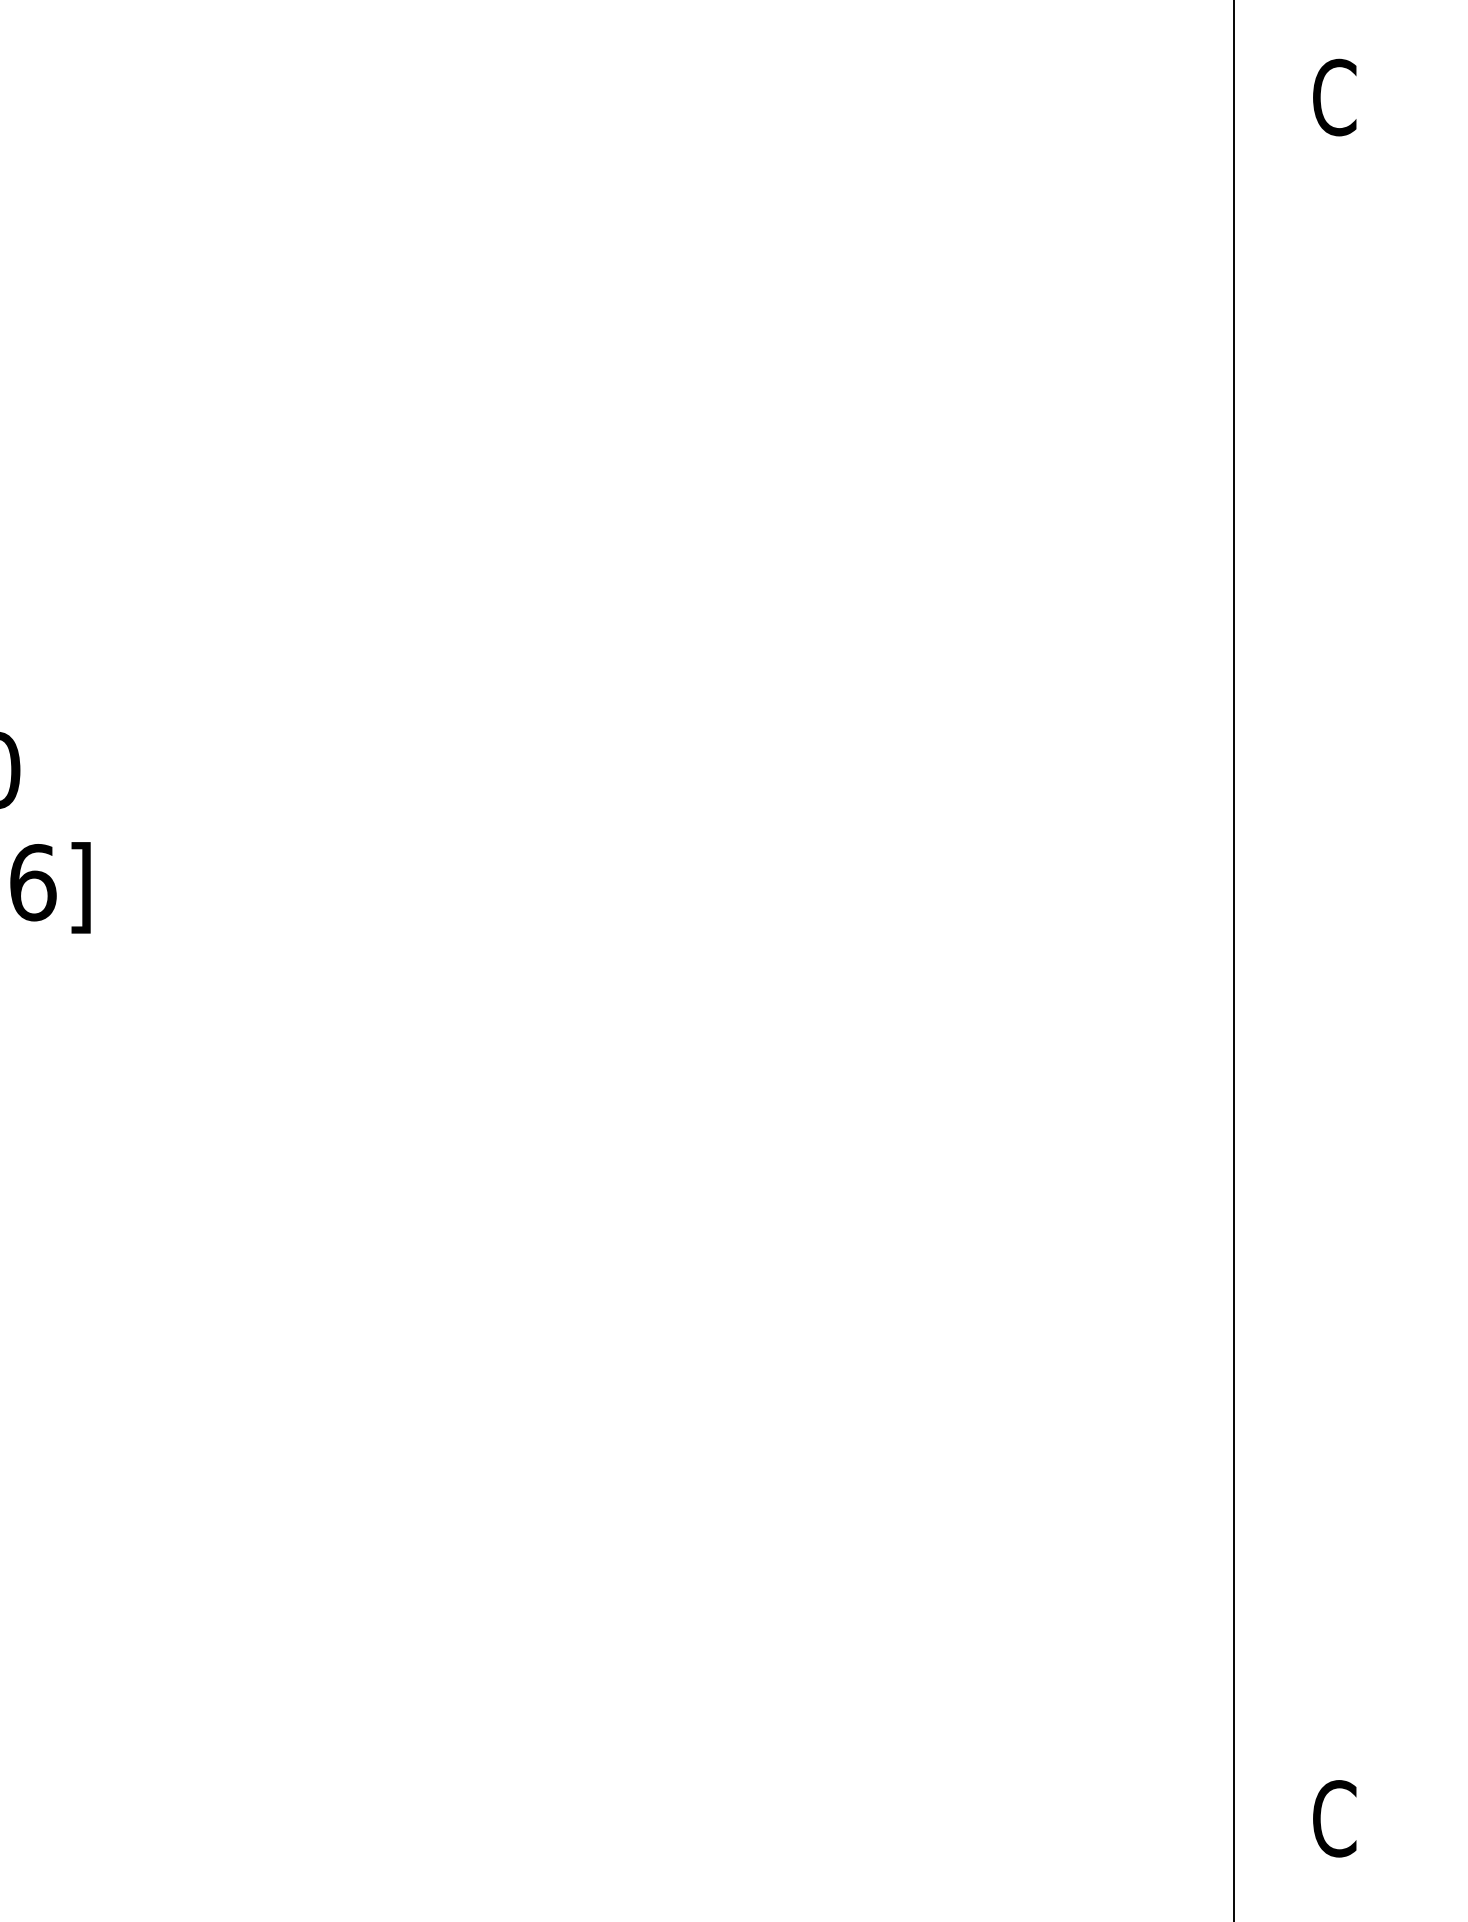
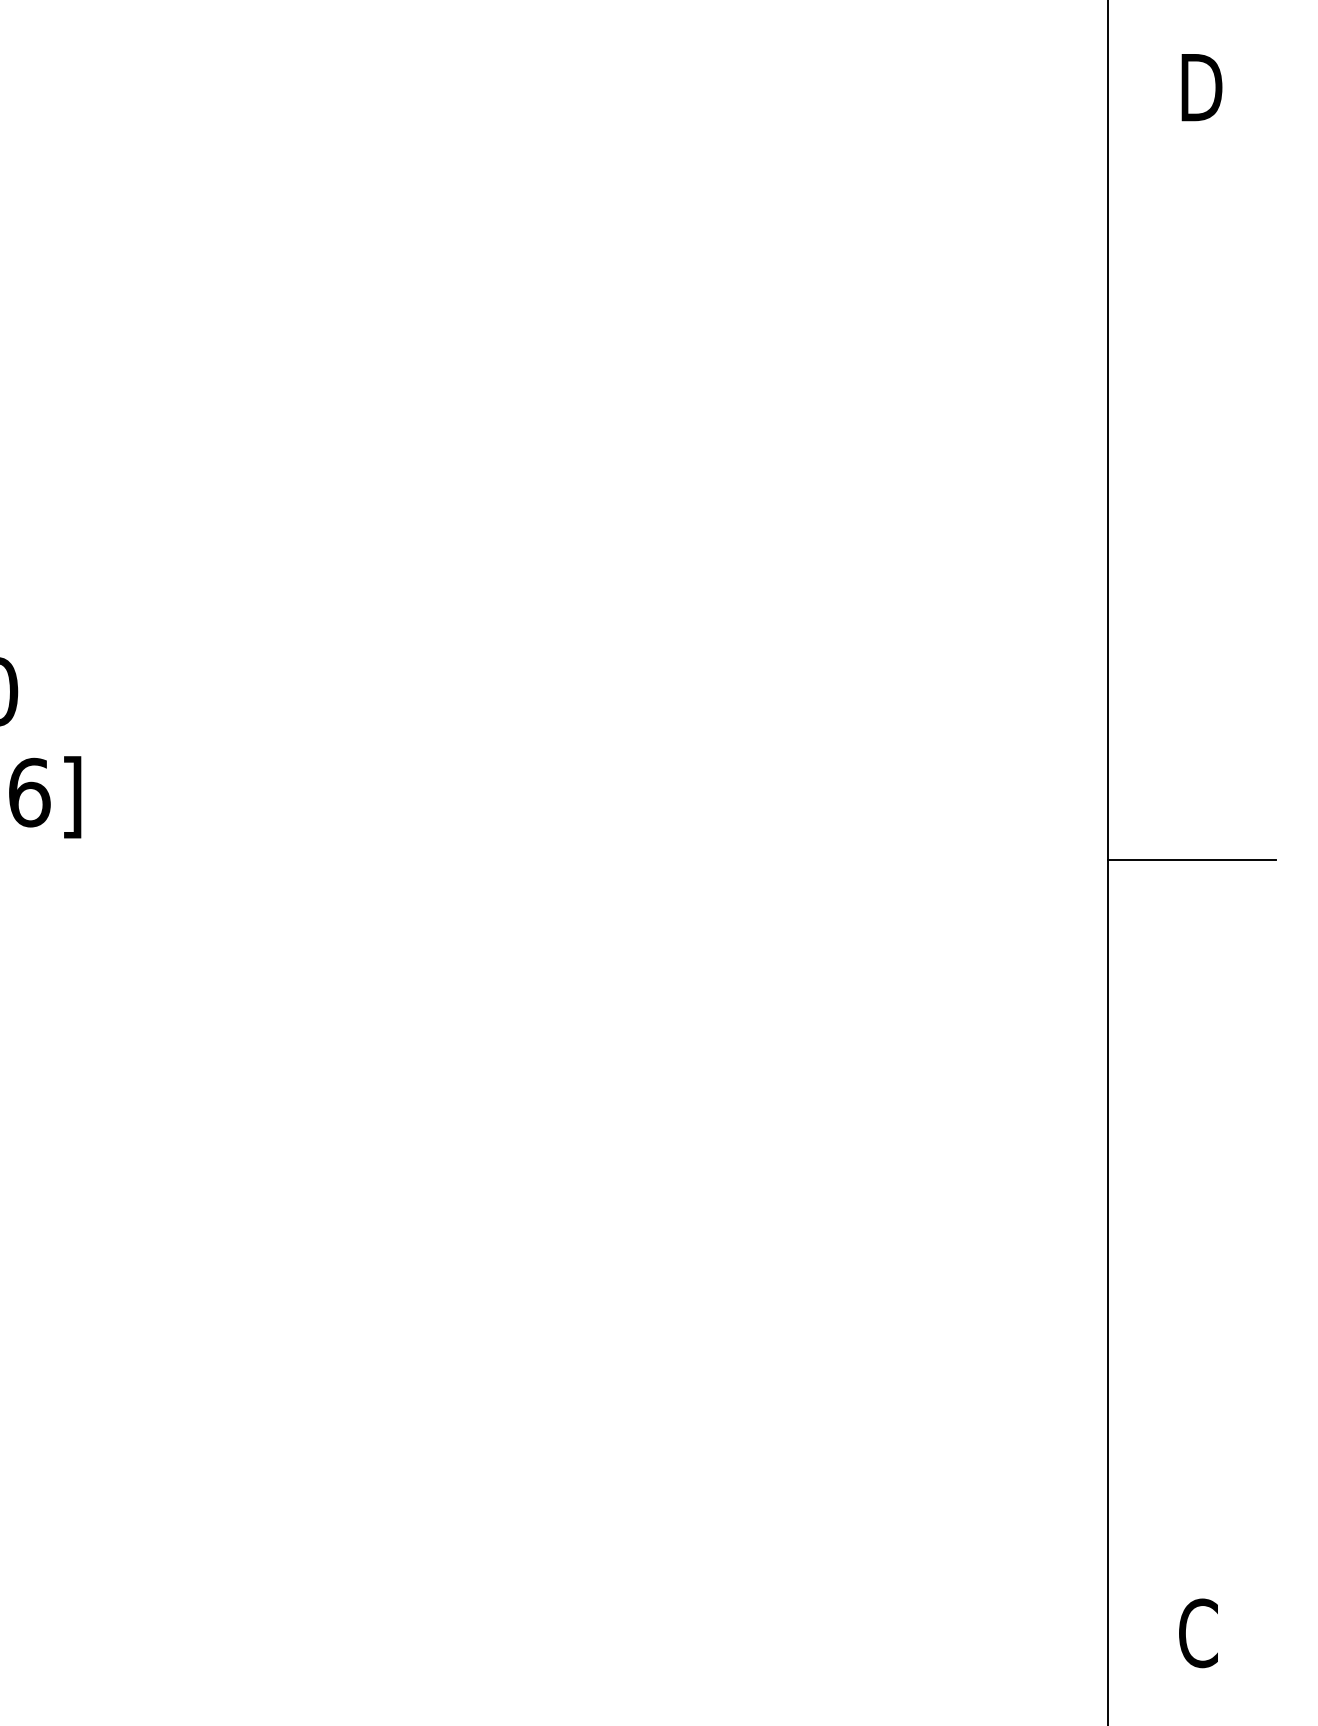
text: (1336, 97) -> (1200, 87), C -> D
line: (1328, 958) -> (1192, 860), added

